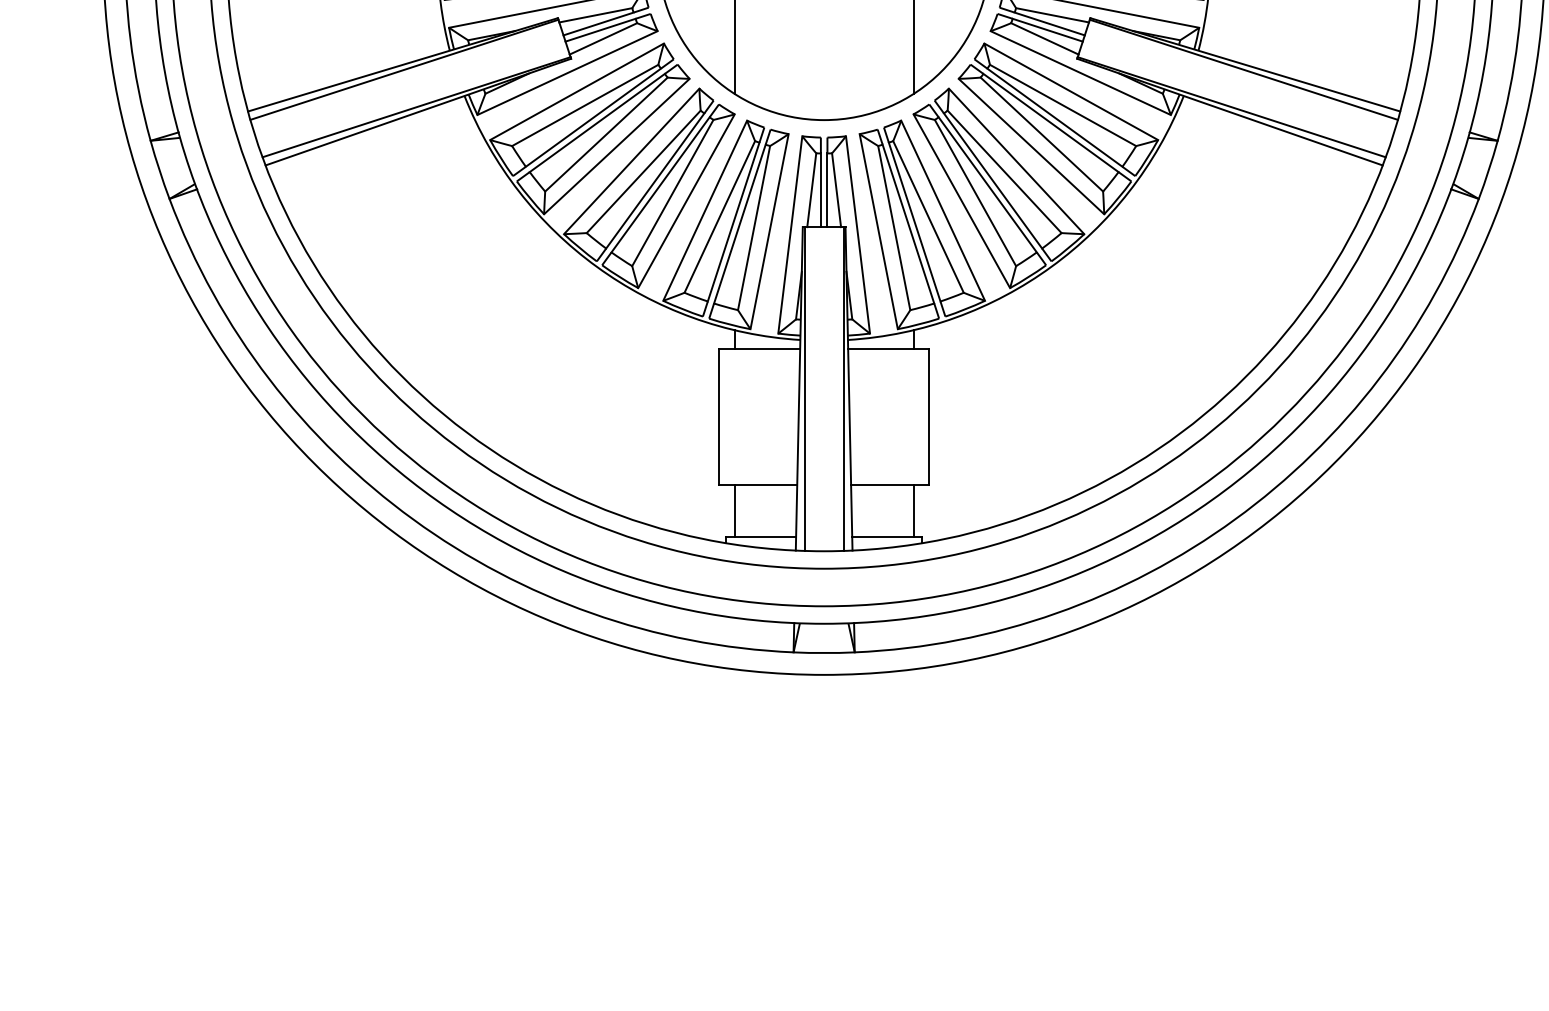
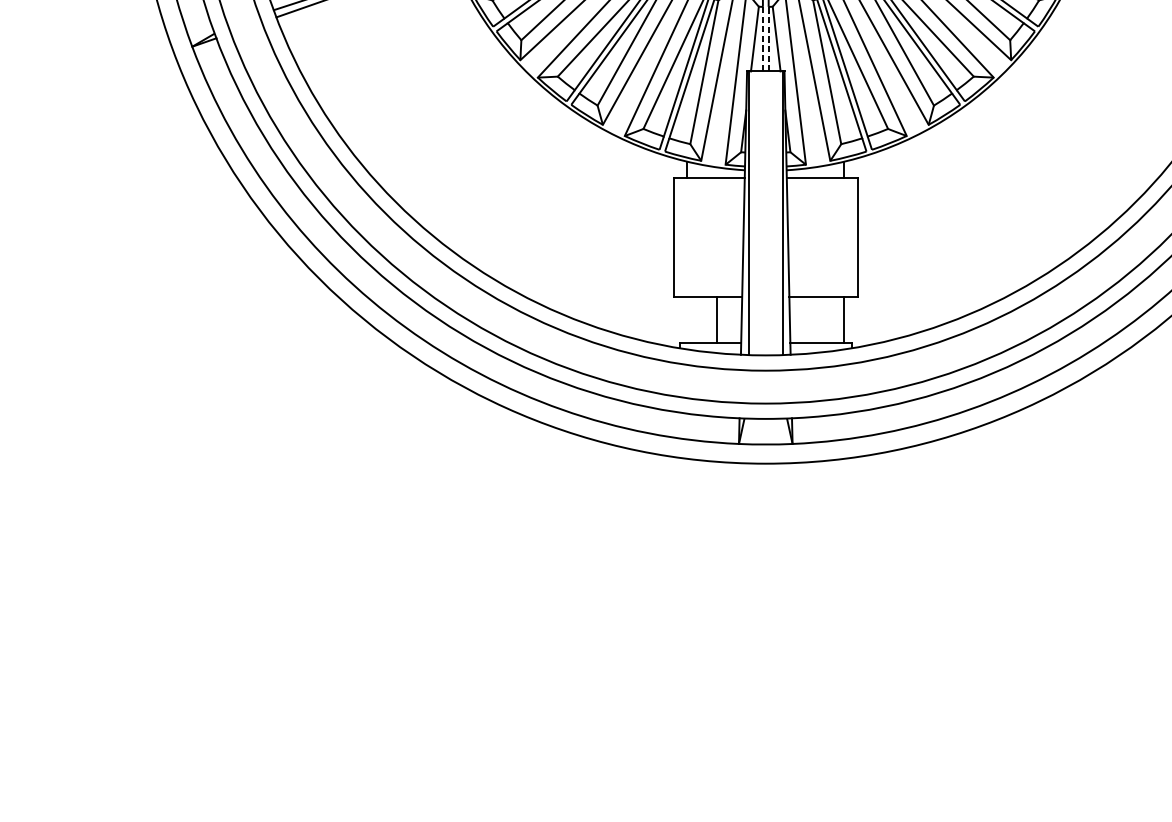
line: (820, 190) -> (762, 39), solid -> dashed
line: (827, 190) -> (768, 39), solid -> dashed
line: (734, 510) -> (717, 319), moved

